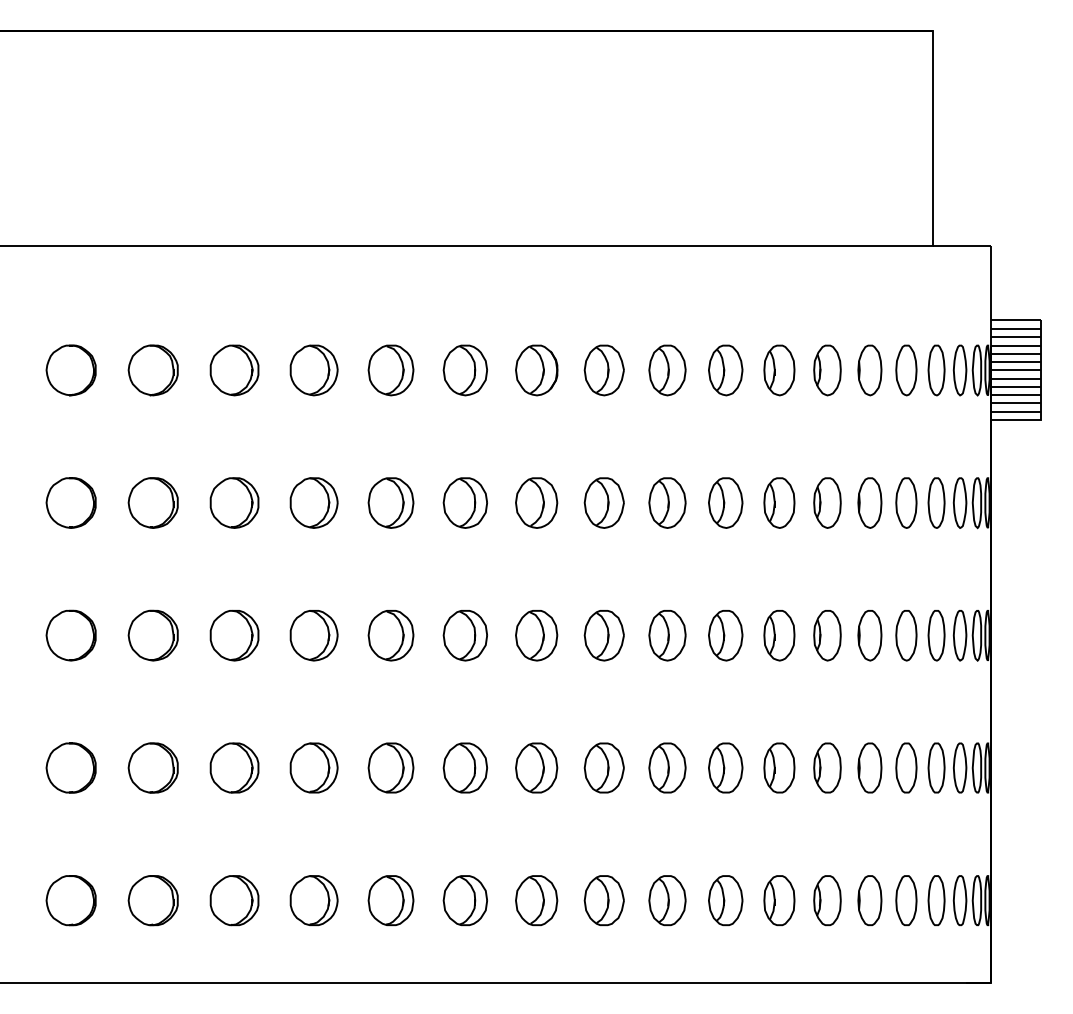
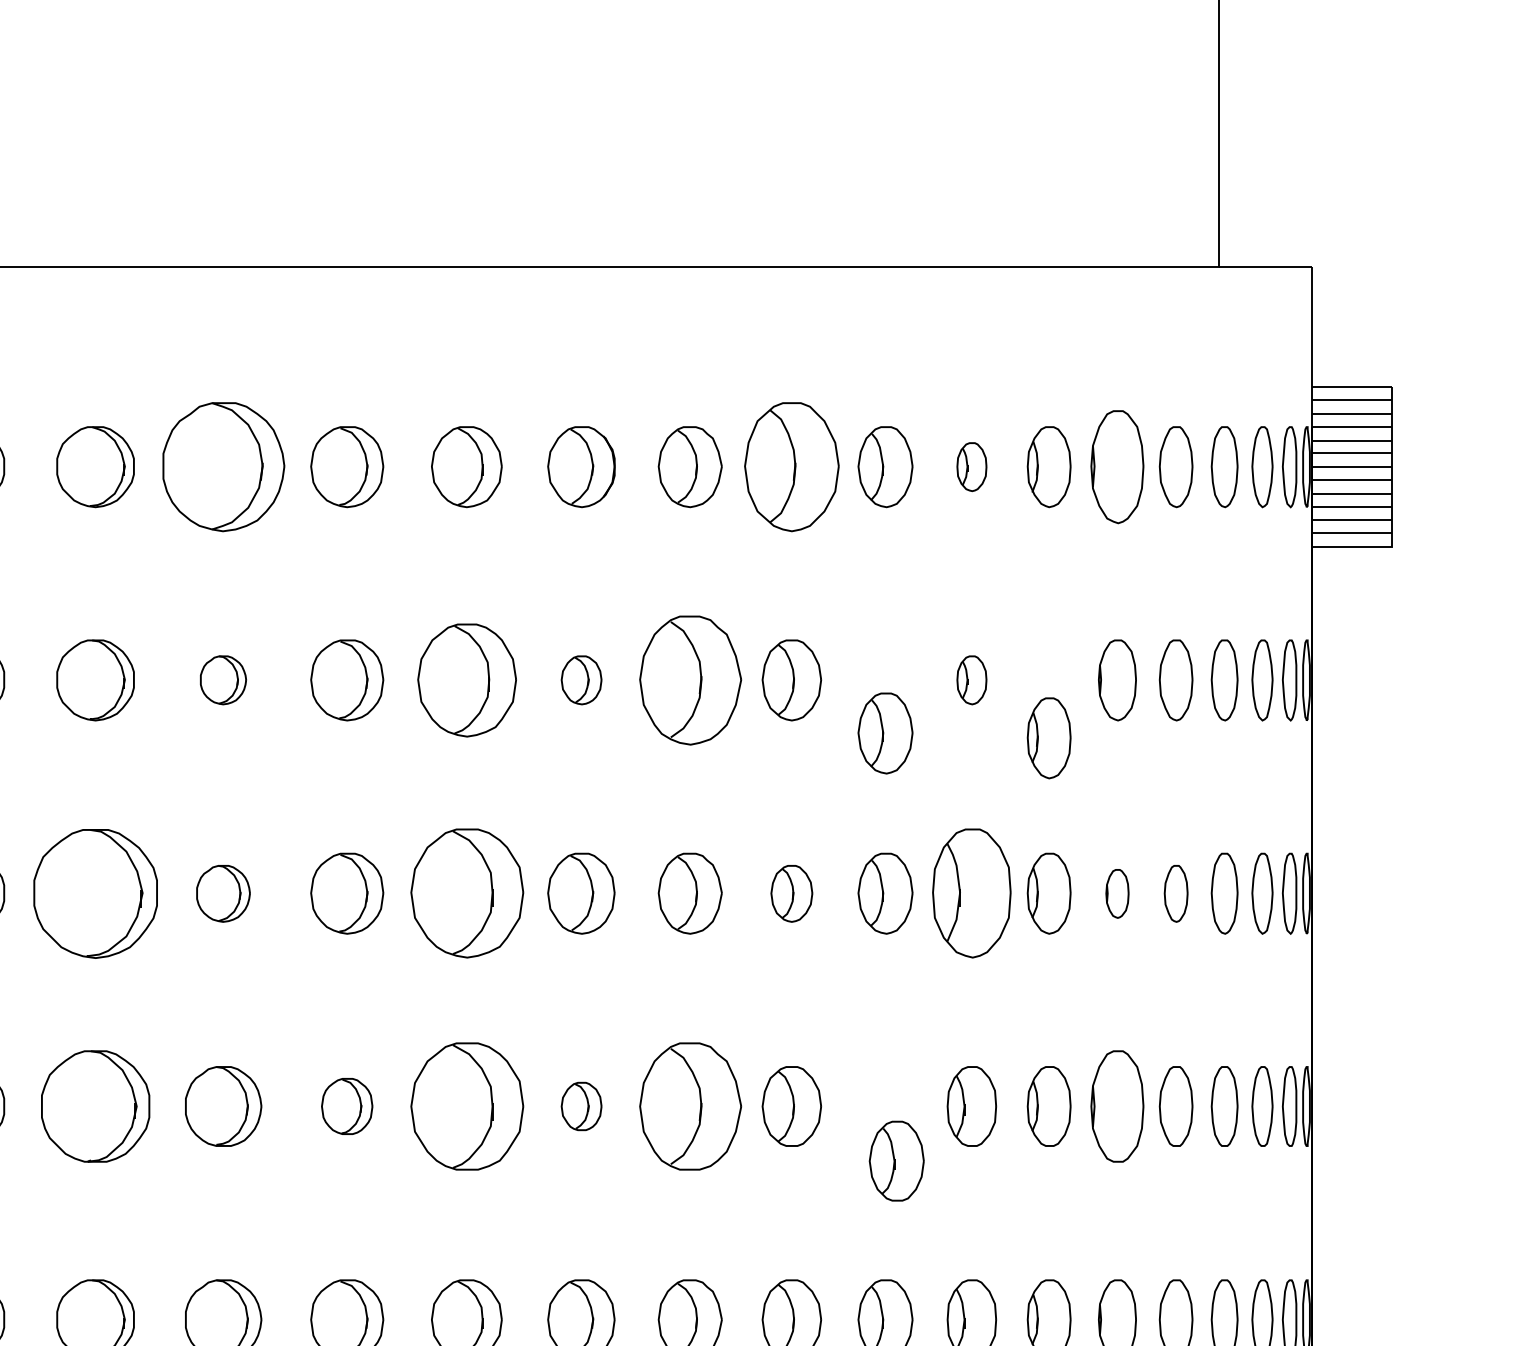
part: (313, 370) -> (222, 467), size x1.6
part: (667, 370) -> (791, 467), size x1.6
part: (779, 370) -> (972, 467), size x0.6
part: (869, 370) -> (1116, 467), size x1.4
part: (313, 502) -> (222, 679), size x0.6
part: (464, 502) -> (465, 679), size x1.4
part: (536, 502) -> (581, 679), size x0.6
part: (603, 502) -> (688, 679), size x1.6
part: (725, 502) -> (885, 732), moved
part: (779, 502) -> (972, 679), size x0.6
part: (827, 502) -> (1049, 737), moved
part: (234, 635) -> (95, 893), size x1.6
part: (313, 635) -> (222, 893), size x0.7
part: (464, 635) -> (465, 893), size x1.6
part: (667, 635) -> (791, 893), size x0.7
part: (779, 635) -> (972, 893), size x1.6
part: (869, 635) -> (1116, 893), size x0.6
part: (906, 635) -> (1176, 893), size x0.7
part: (234, 767) -> (95, 1105), size x1.4
part: (390, 767) -> (346, 1105), size x0.7
part: (464, 767) -> (465, 1105), size x1.6
part: (536, 767) -> (581, 1105), size x0.6
part: (603, 767) -> (688, 1105), size x1.6
part: (725, 767) -> (896, 1160), moved
part: (869, 767) -> (1116, 1105), size x1.4

